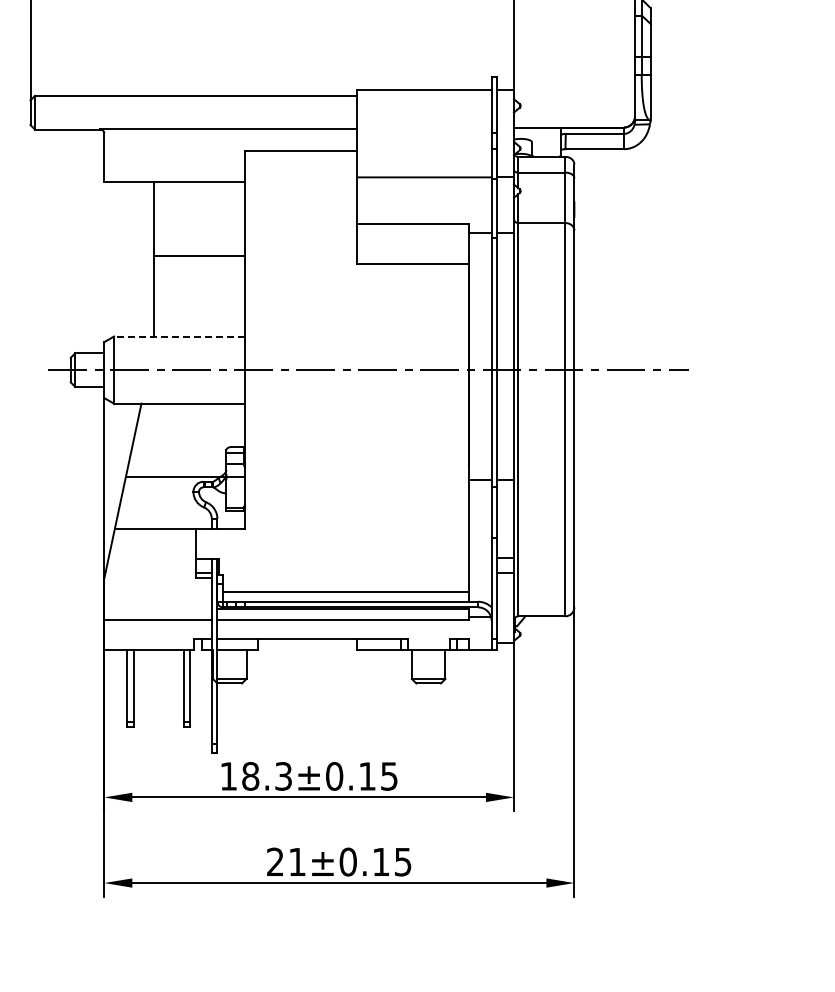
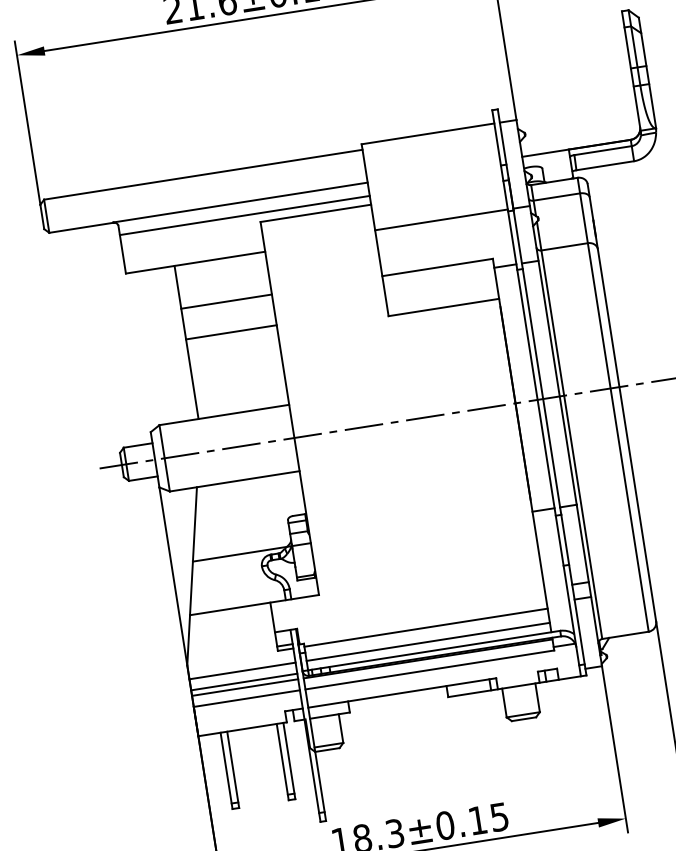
line: (230, 142) -> (244, 215), added
line: (199, 224) -> (226, 301), added
line: (179, 336) -> (224, 414), dashed -> solid
line: (346, 577) -> (426, 627), added
line: (157, 592) -> (241, 671), added
line: (157, 603) -> (243, 682), added
line: (157, 609) -> (244, 688), added

